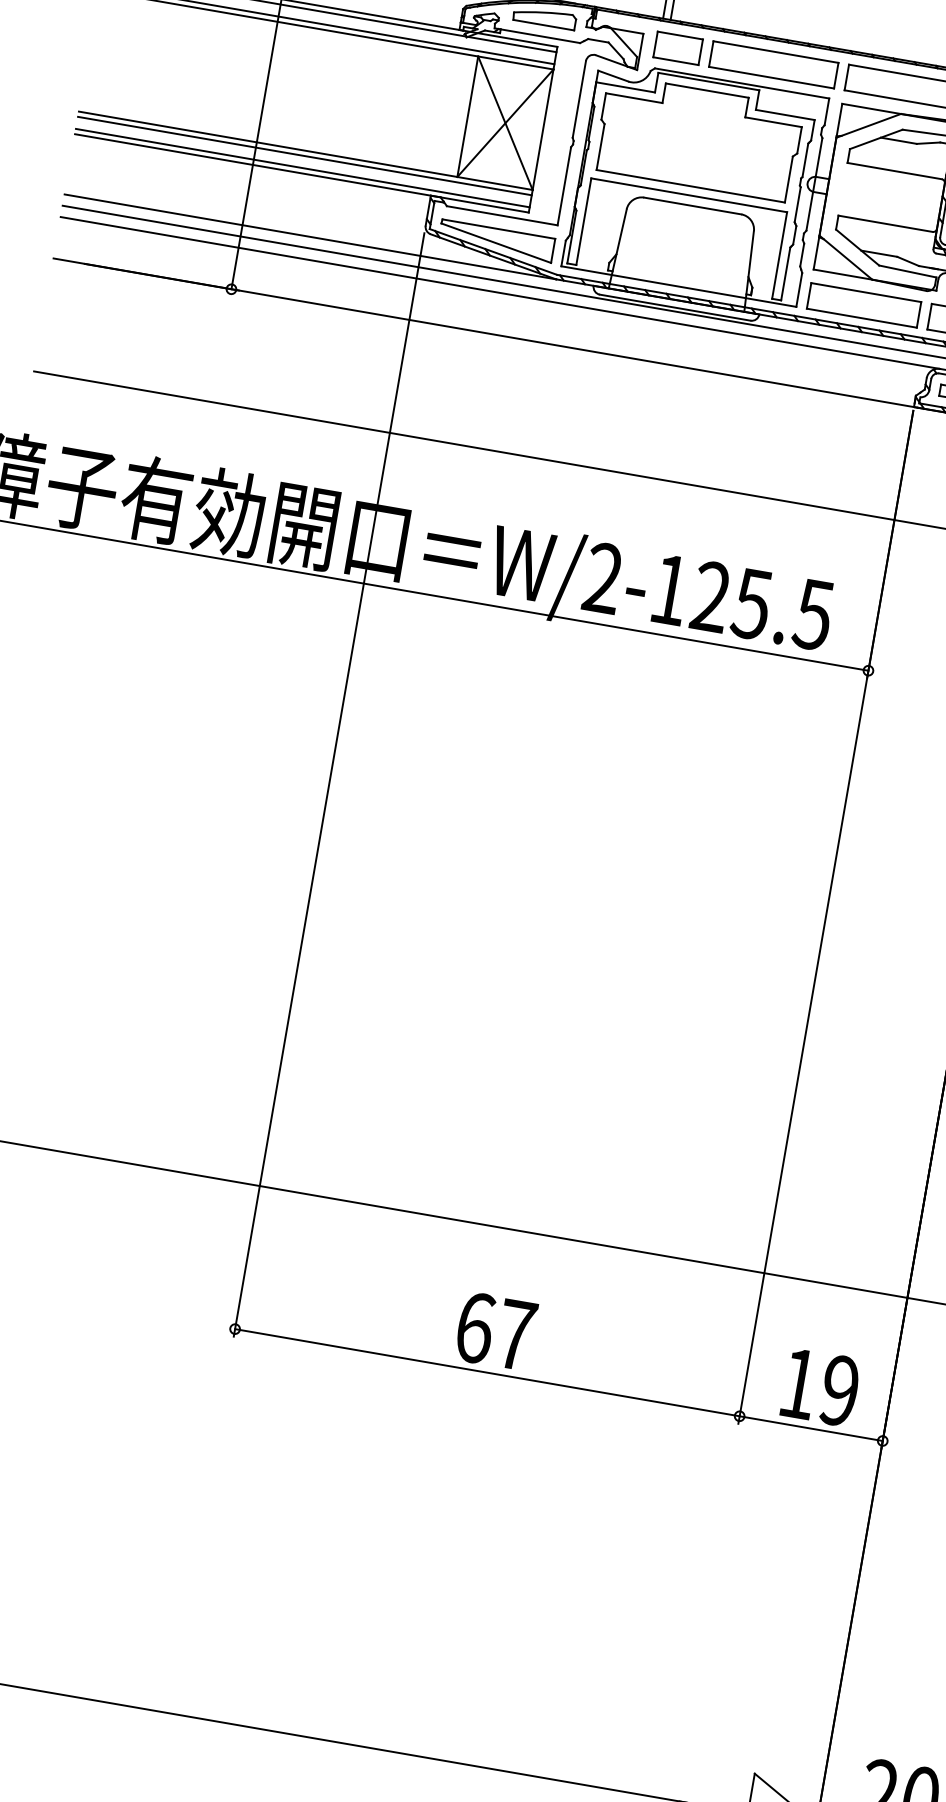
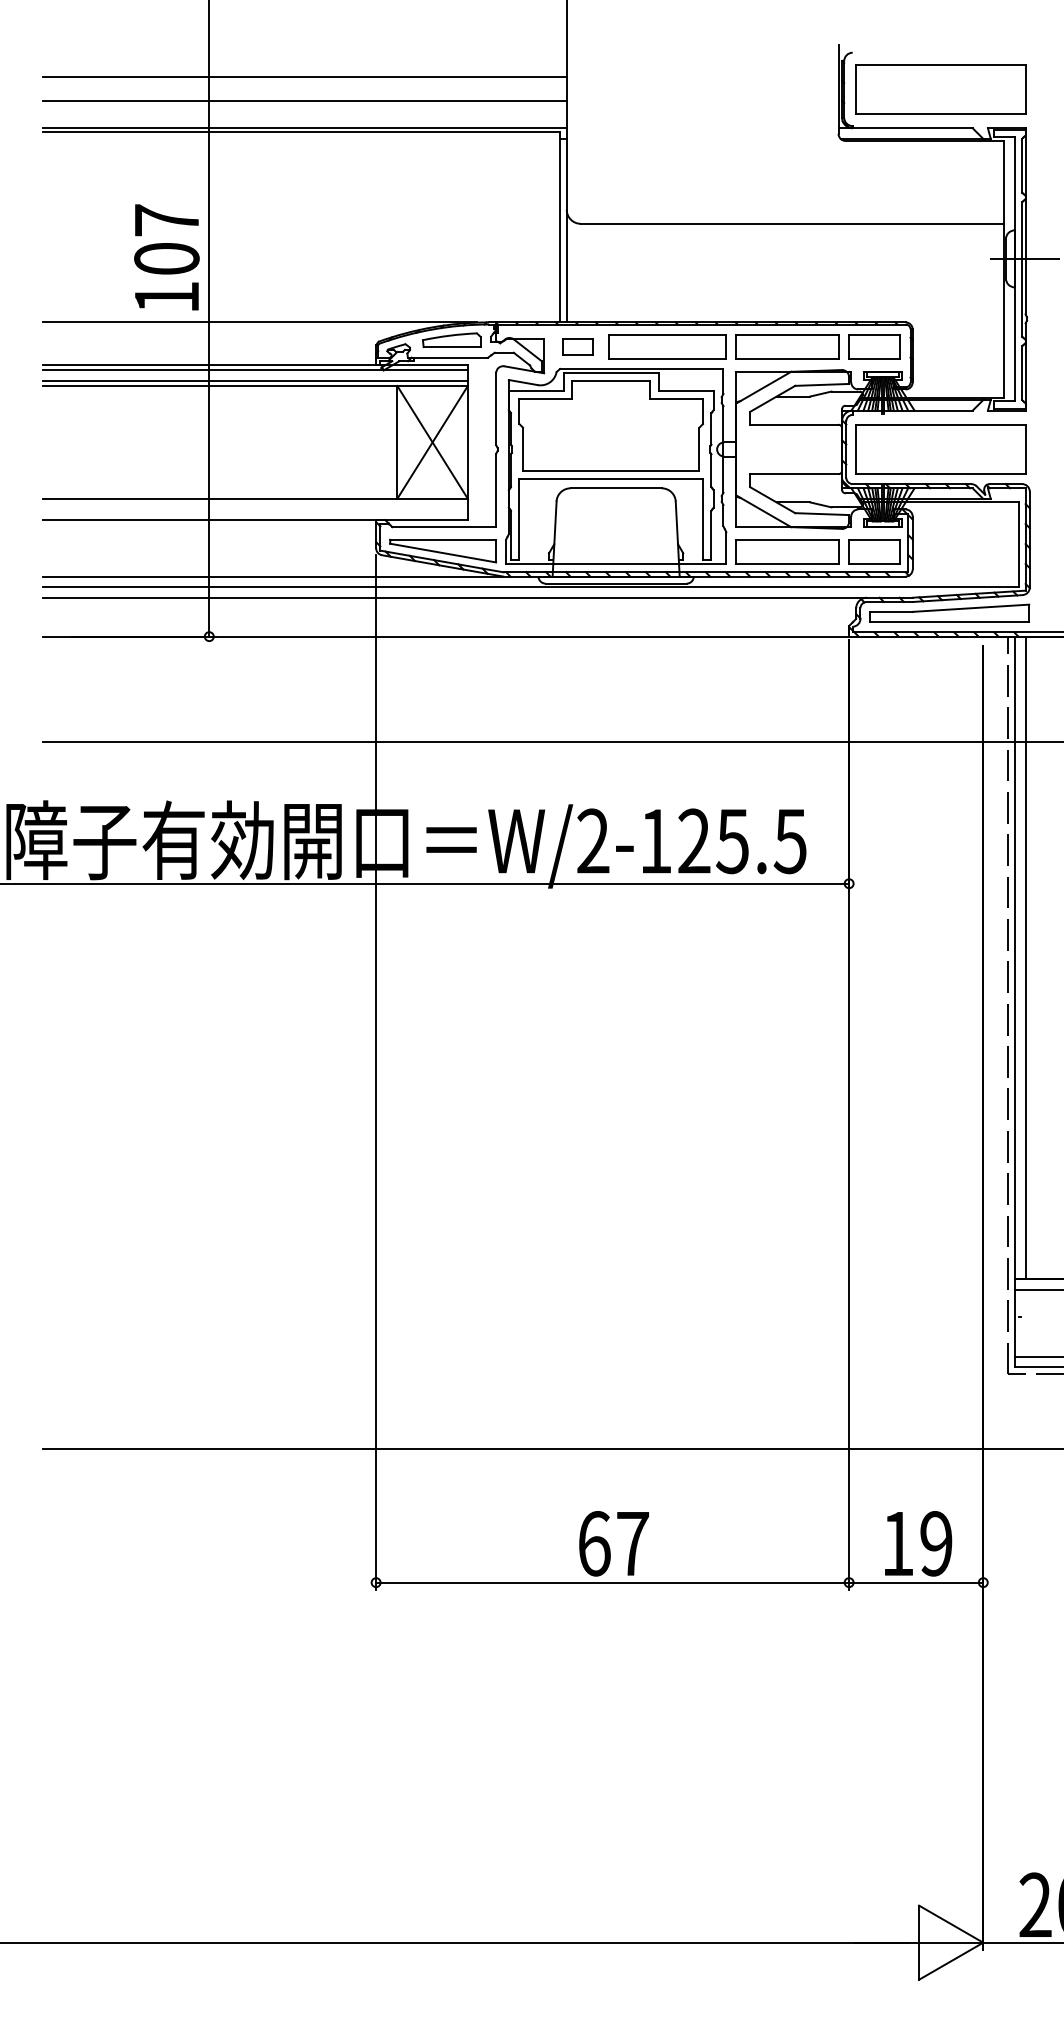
part: (677, 47) -> (577, 346), size x0.7
line: (304, 155) -> (254, 503), removed
line: (301, 168) -> (254, 515), removed

